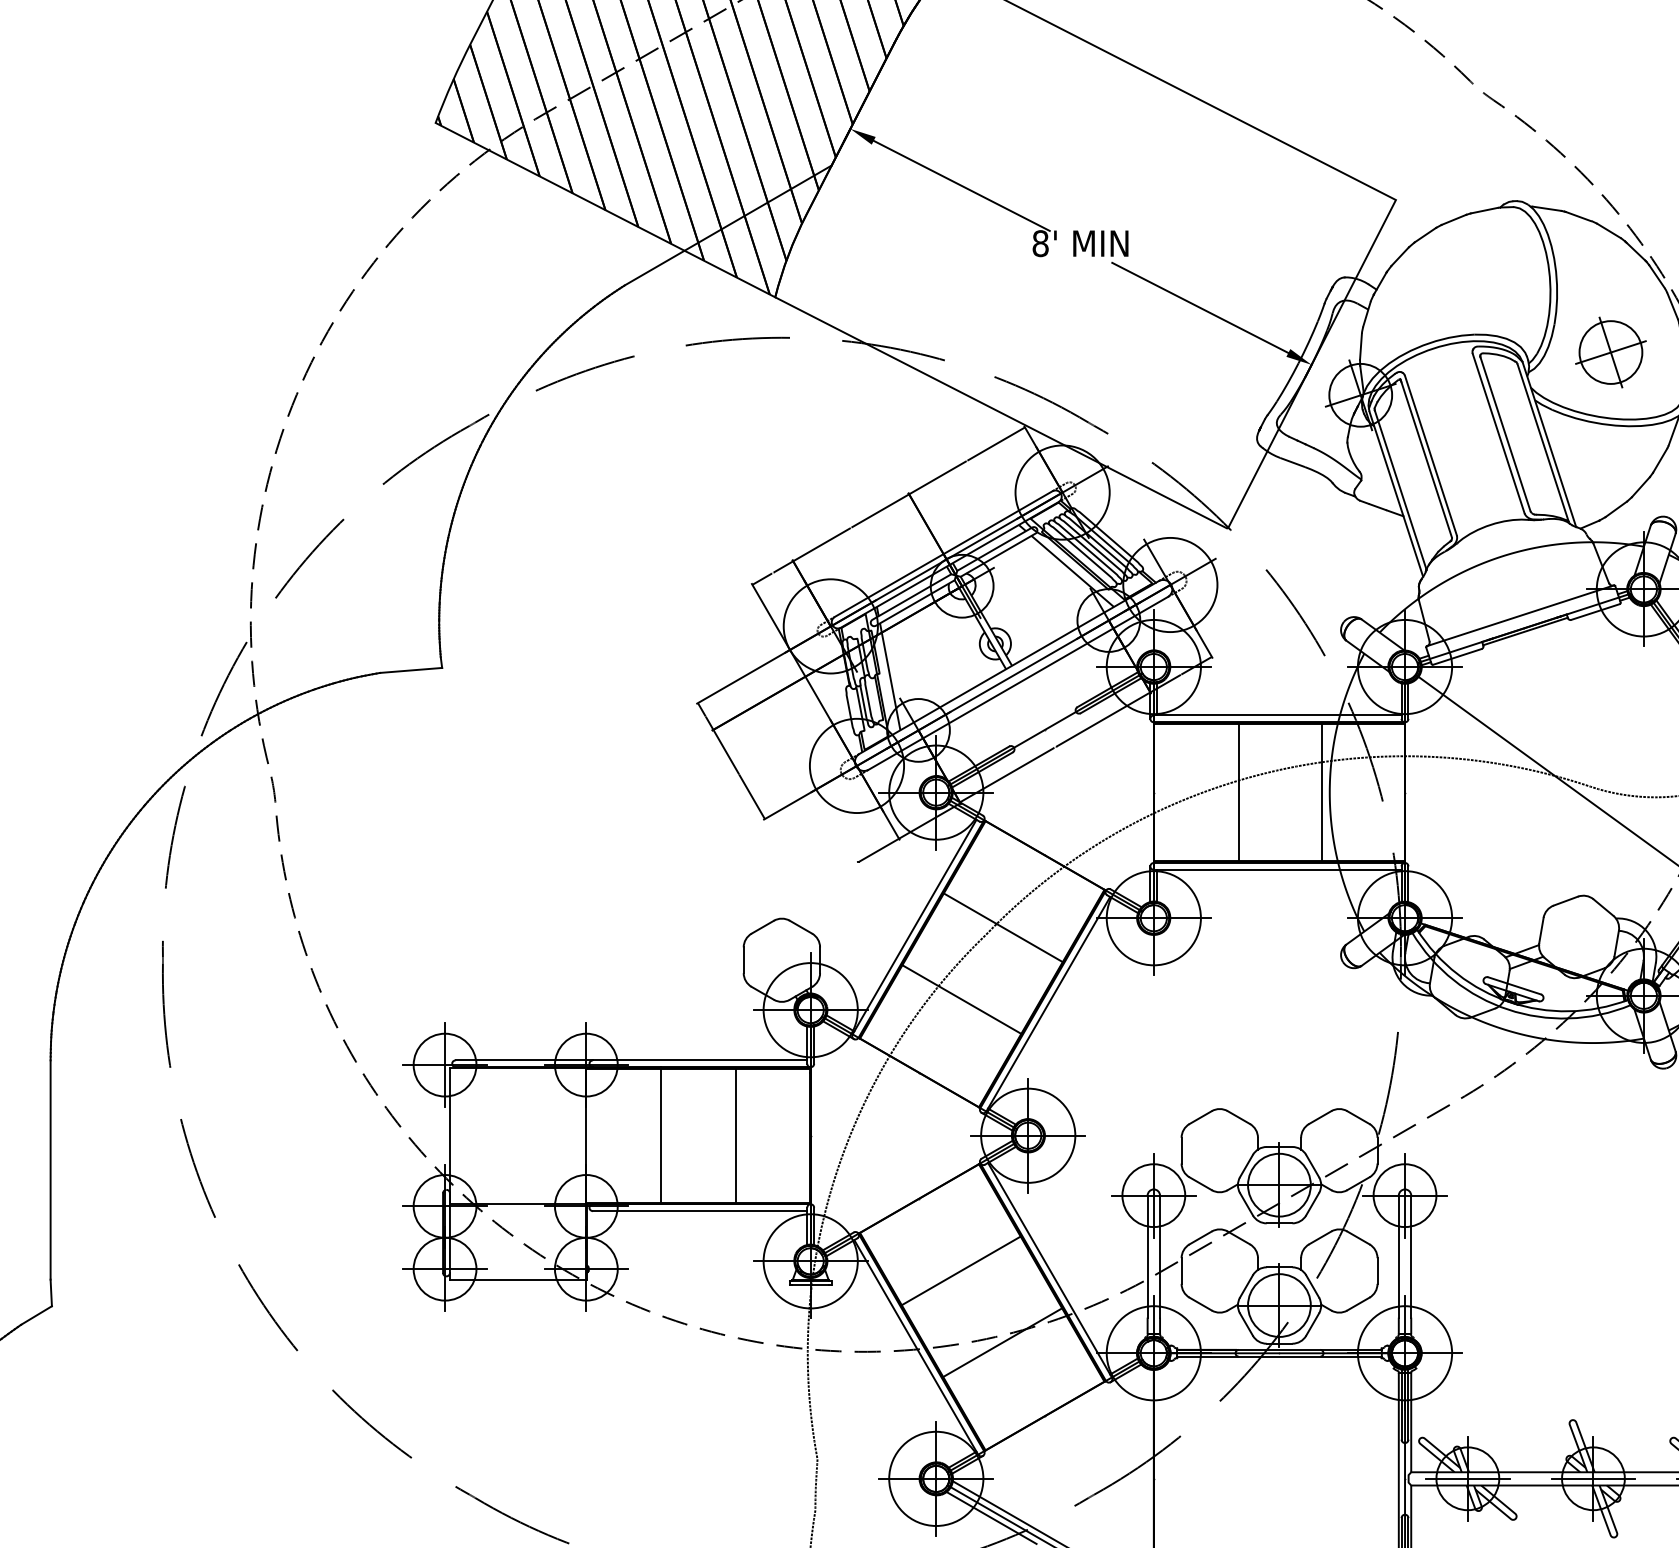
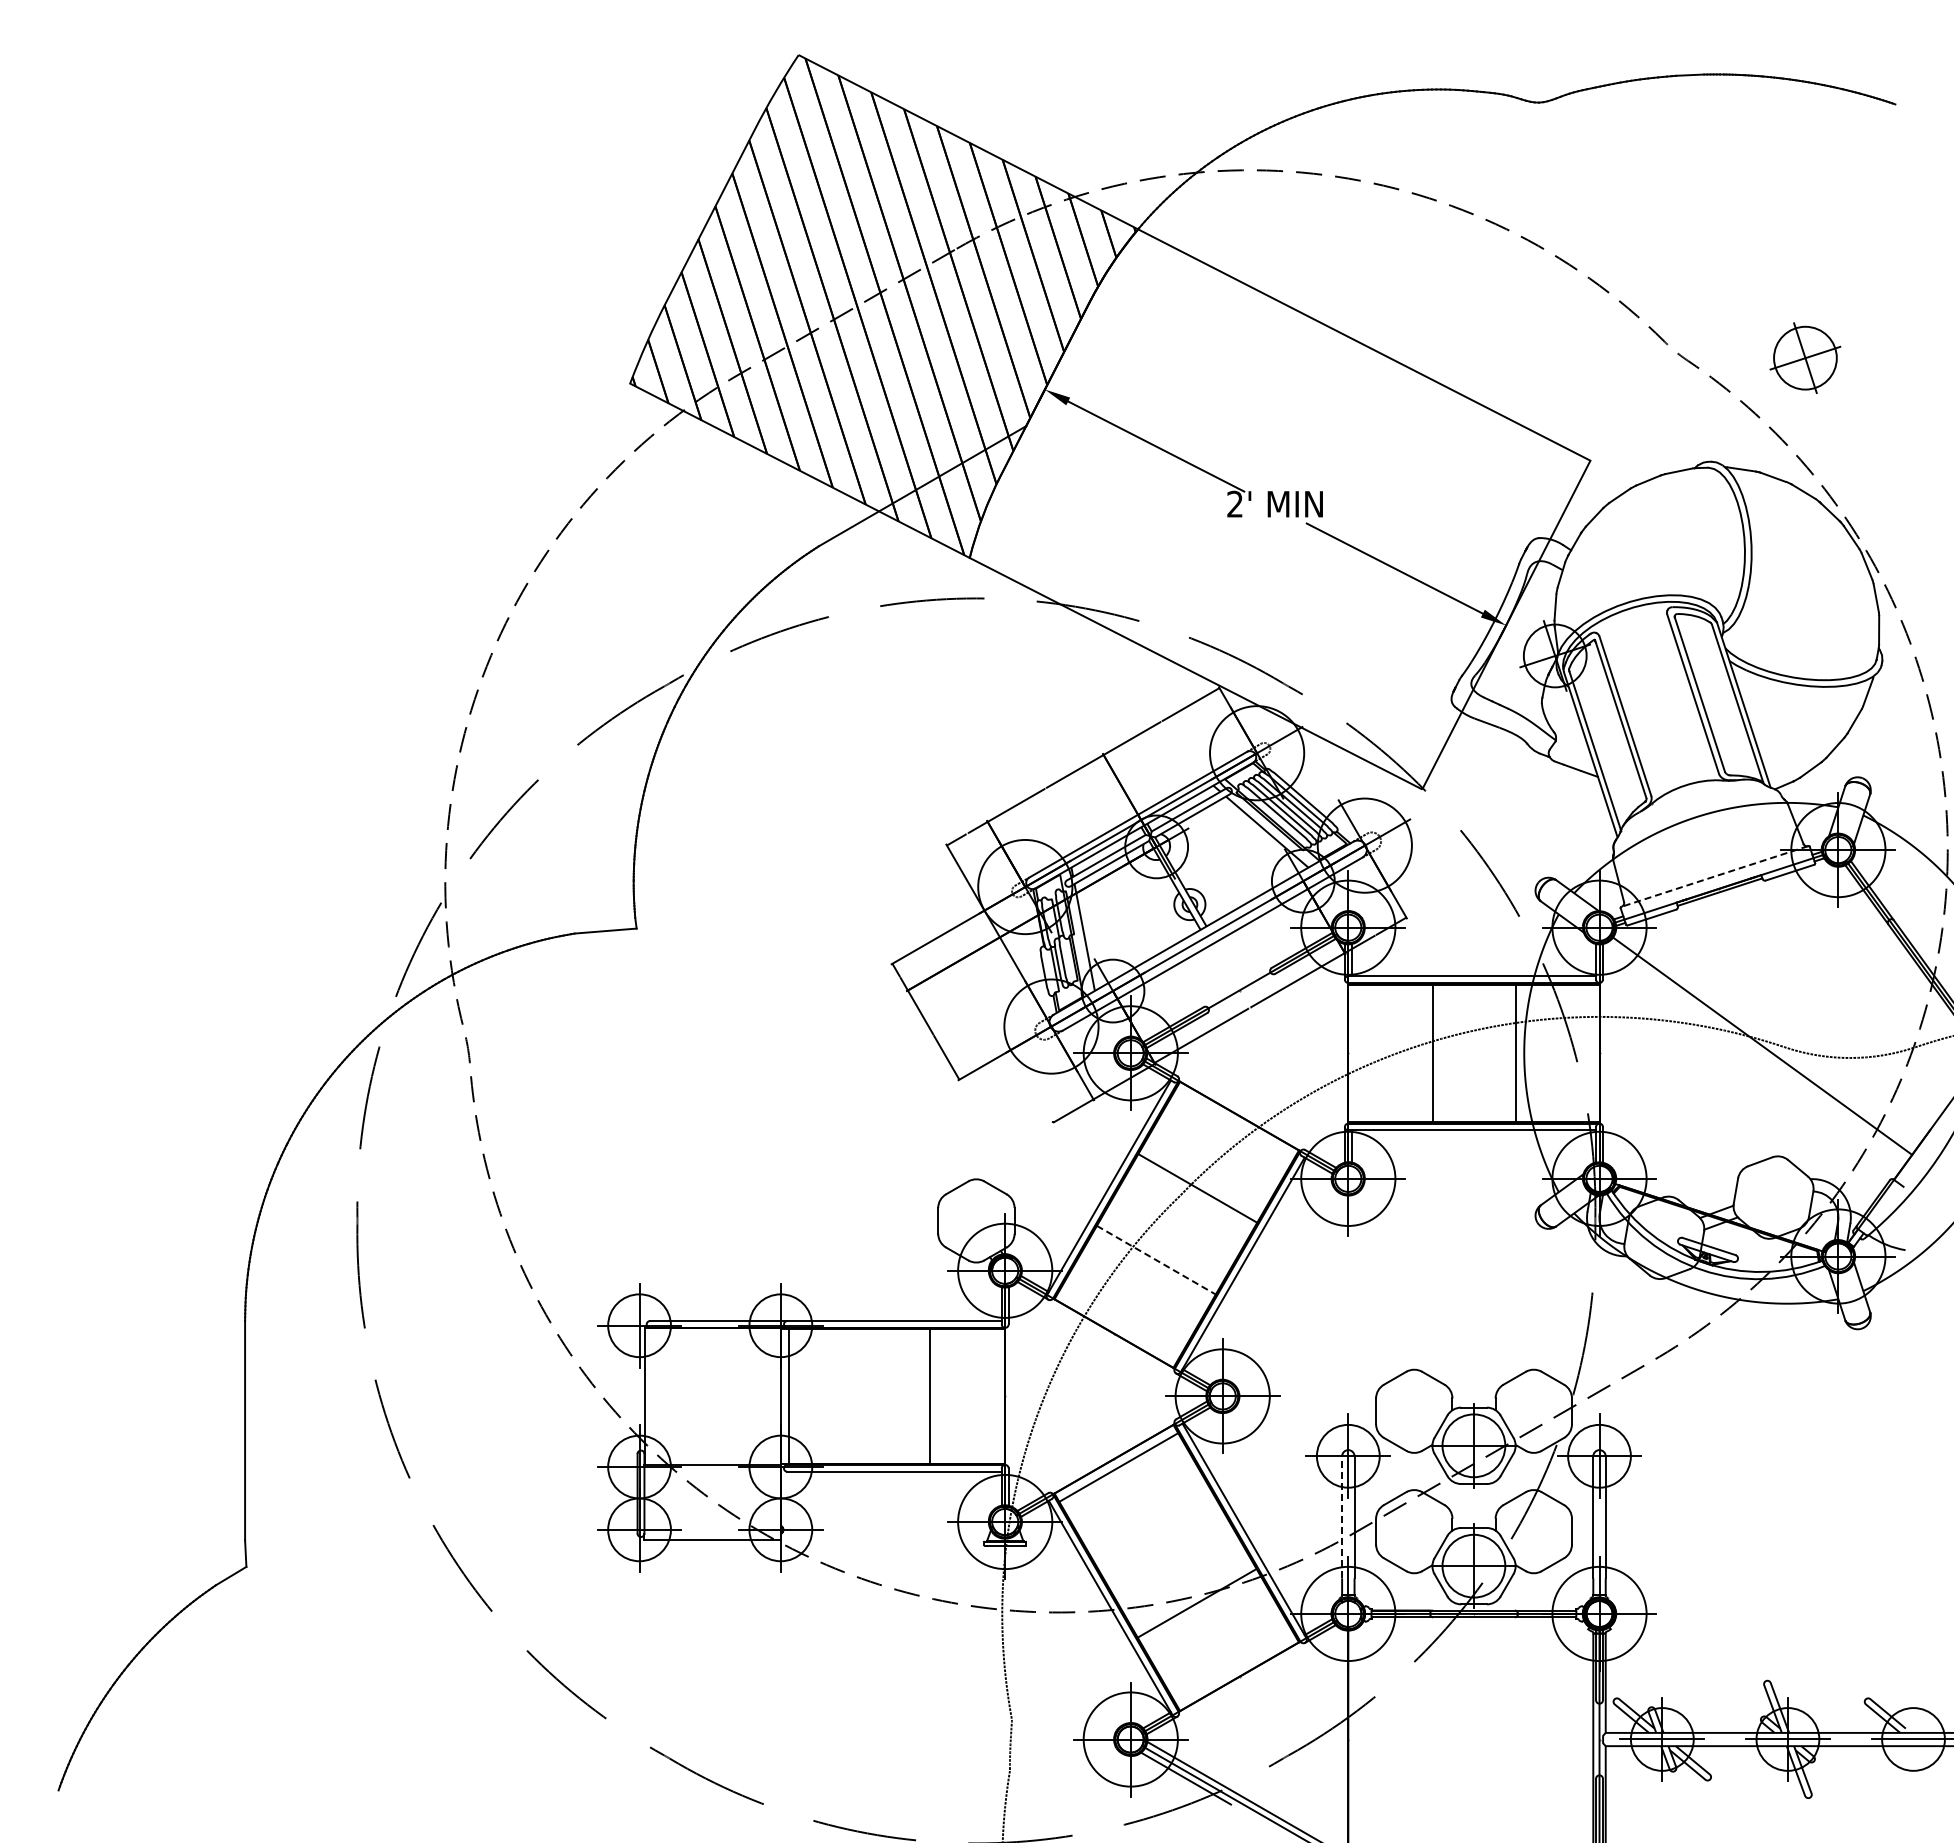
text: (1041, 242) -> (1235, 503), 8' -> 2'
part: (1611, 351) -> (1805, 357), moved
line: (1520, 615) -> (1714, 876), solid -> dashed
line: (962, 999) -> (1156, 1260), solid -> dashed
line: (661, 1134) -> (789, 1395), moved
line: (1148, 1256) -> (1342, 1517), solid -> dashed
line: (961, 1270) -> (1118, 1467), moved

